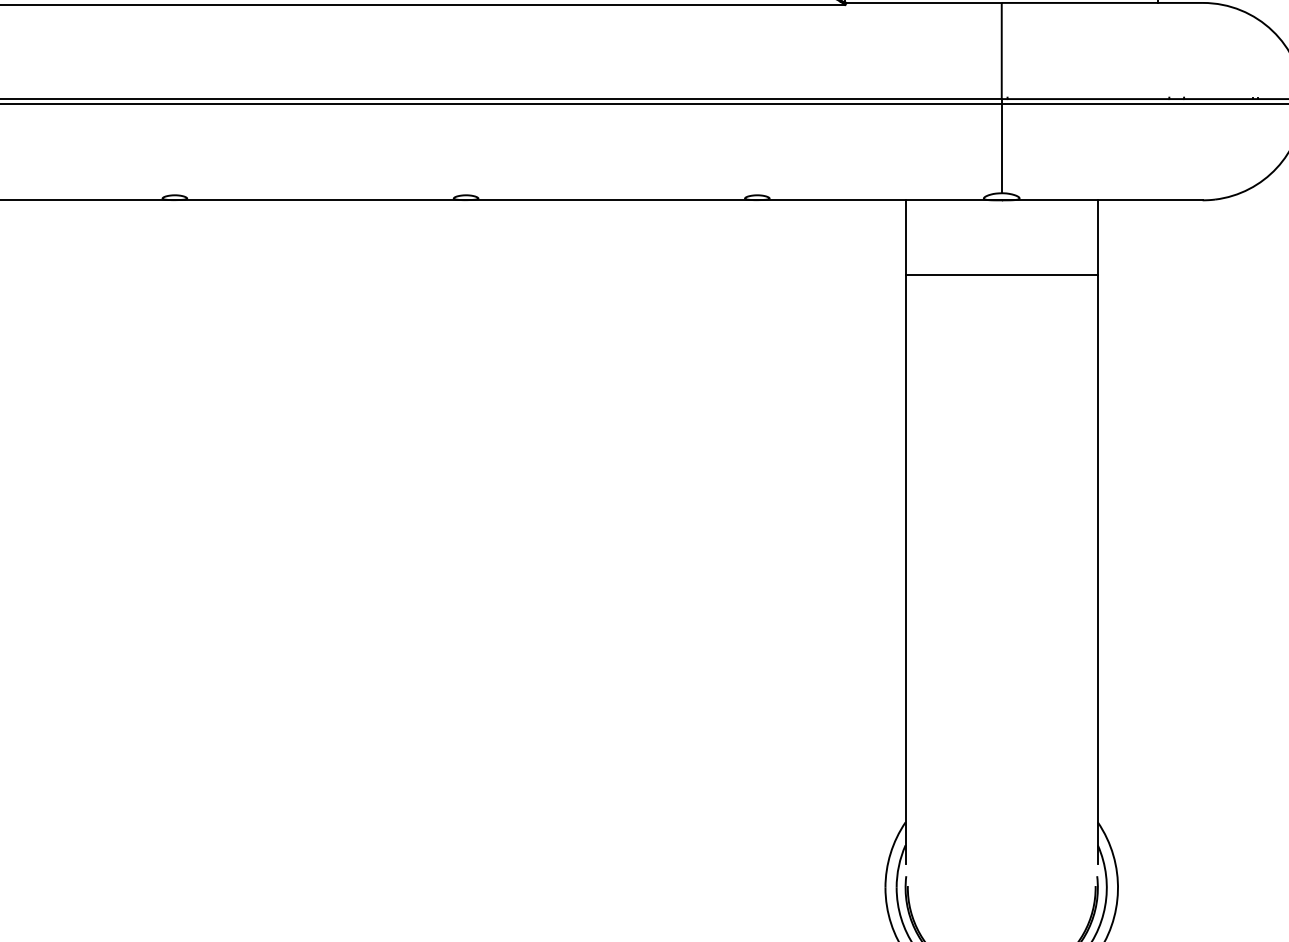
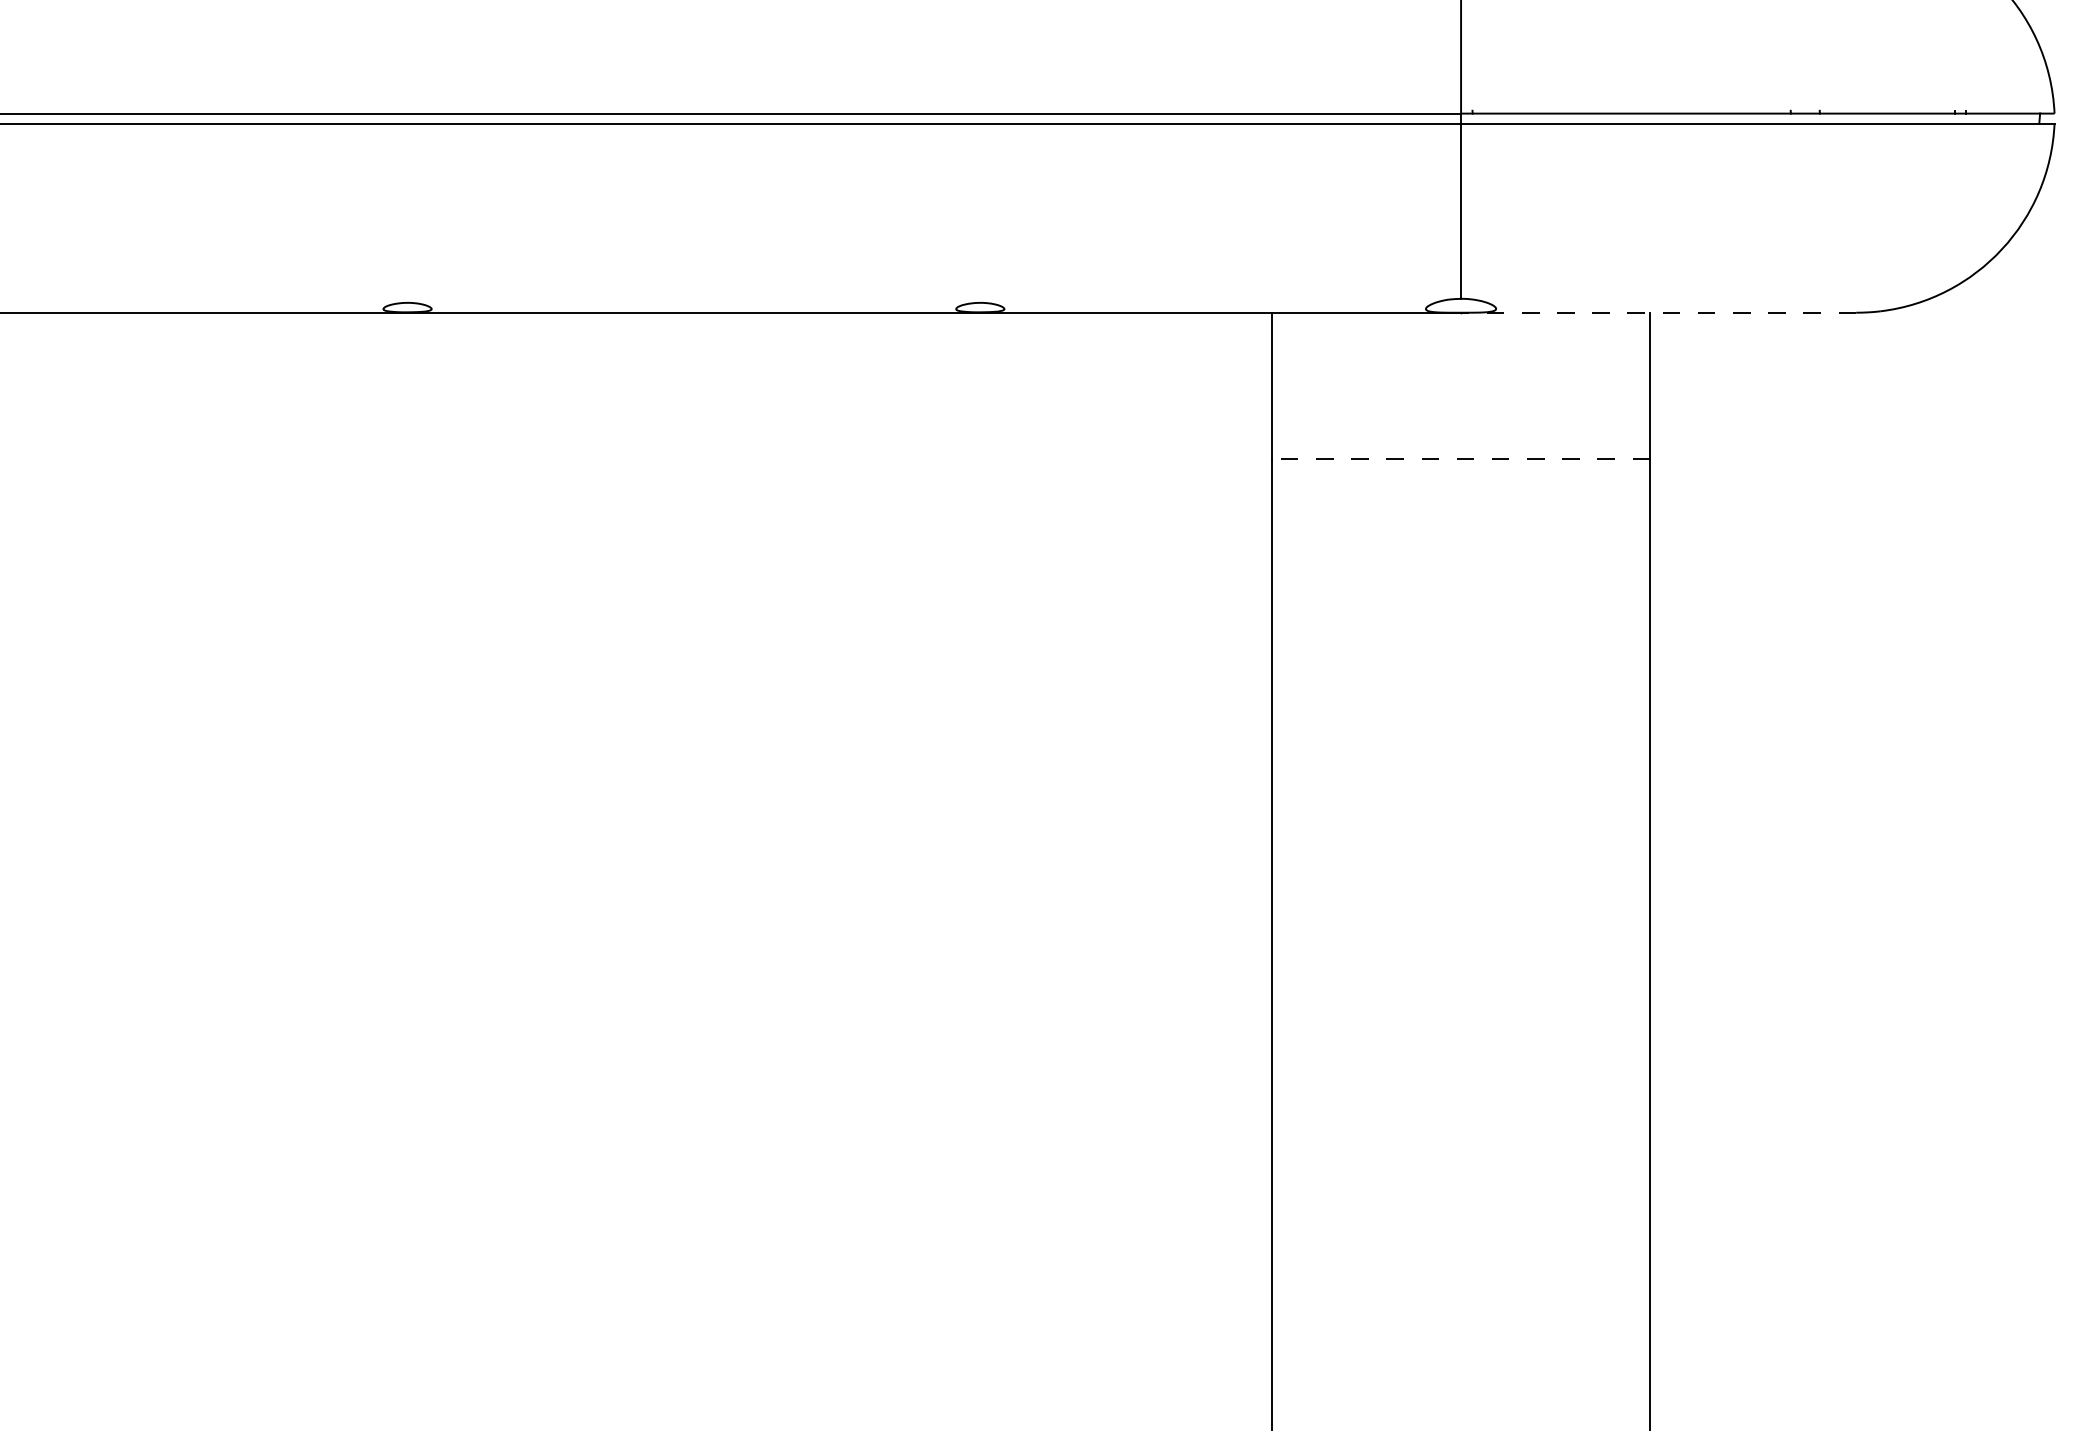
line: (1101, 200) -> (1657, 313), solid -> dashed
line: (1001, 274) -> (1460, 458), solid -> dashed

